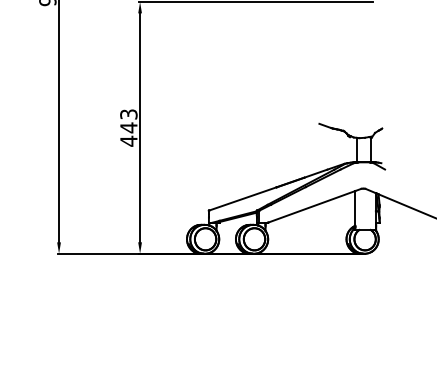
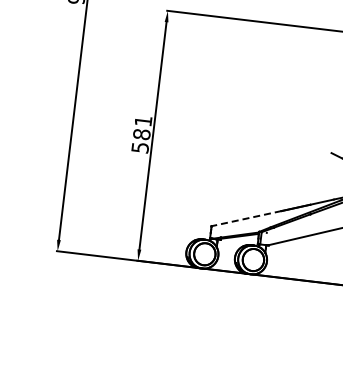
text: (128, 127) -> (141, 134), 443 -> 581
line: (242, 198) -> (246, 218), solid -> dashed

